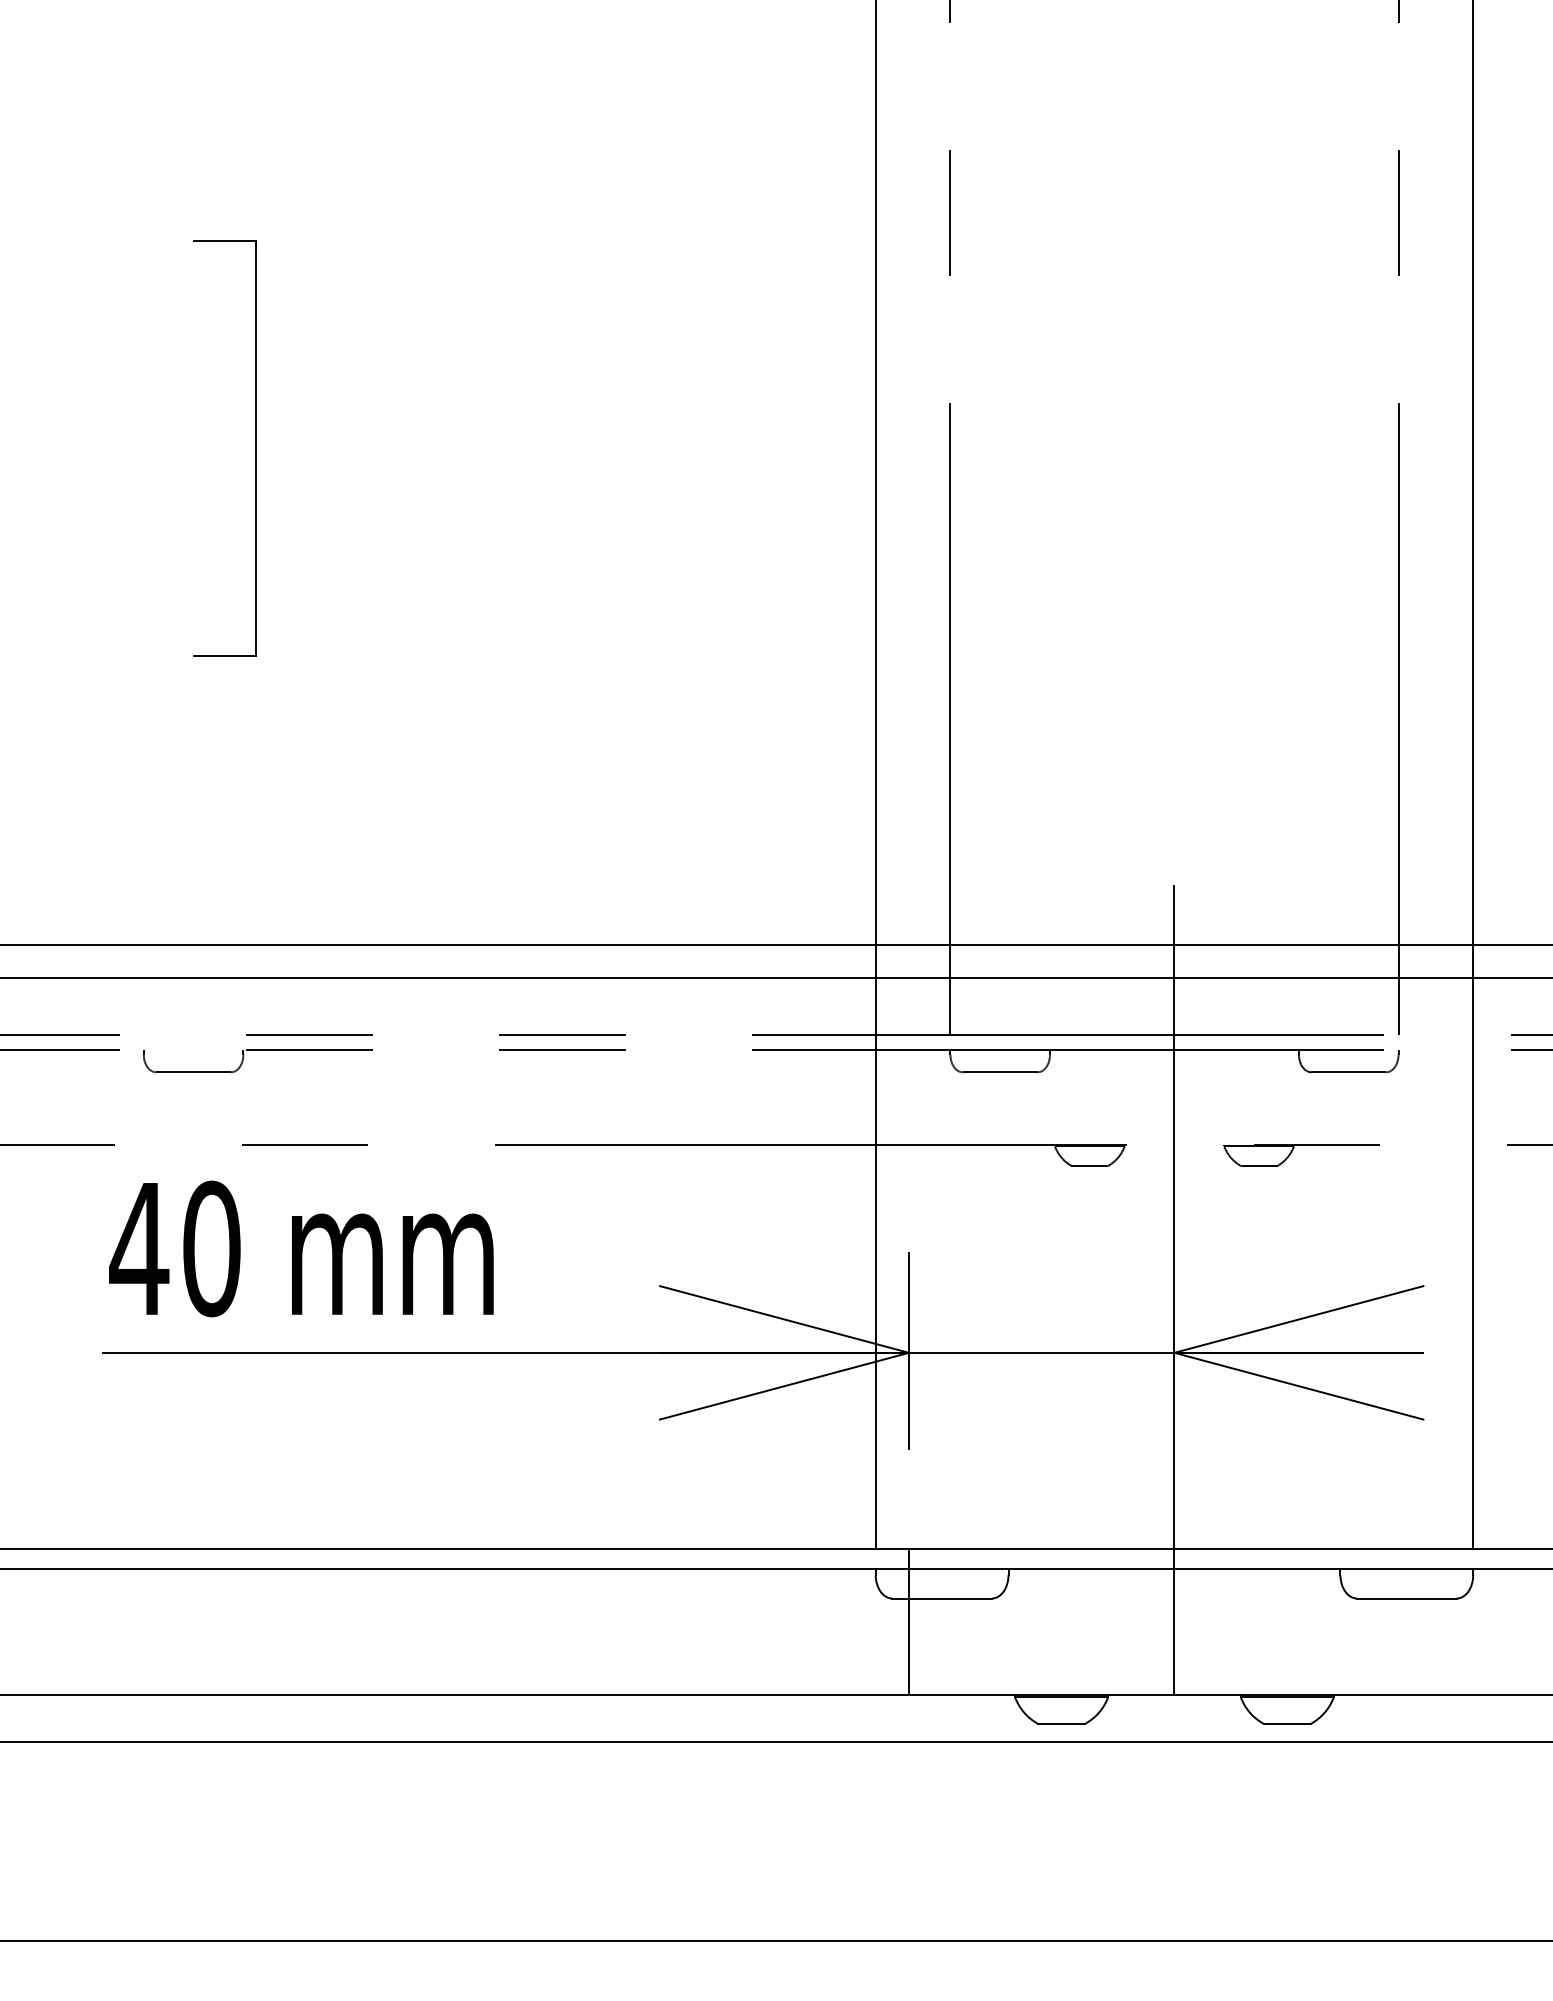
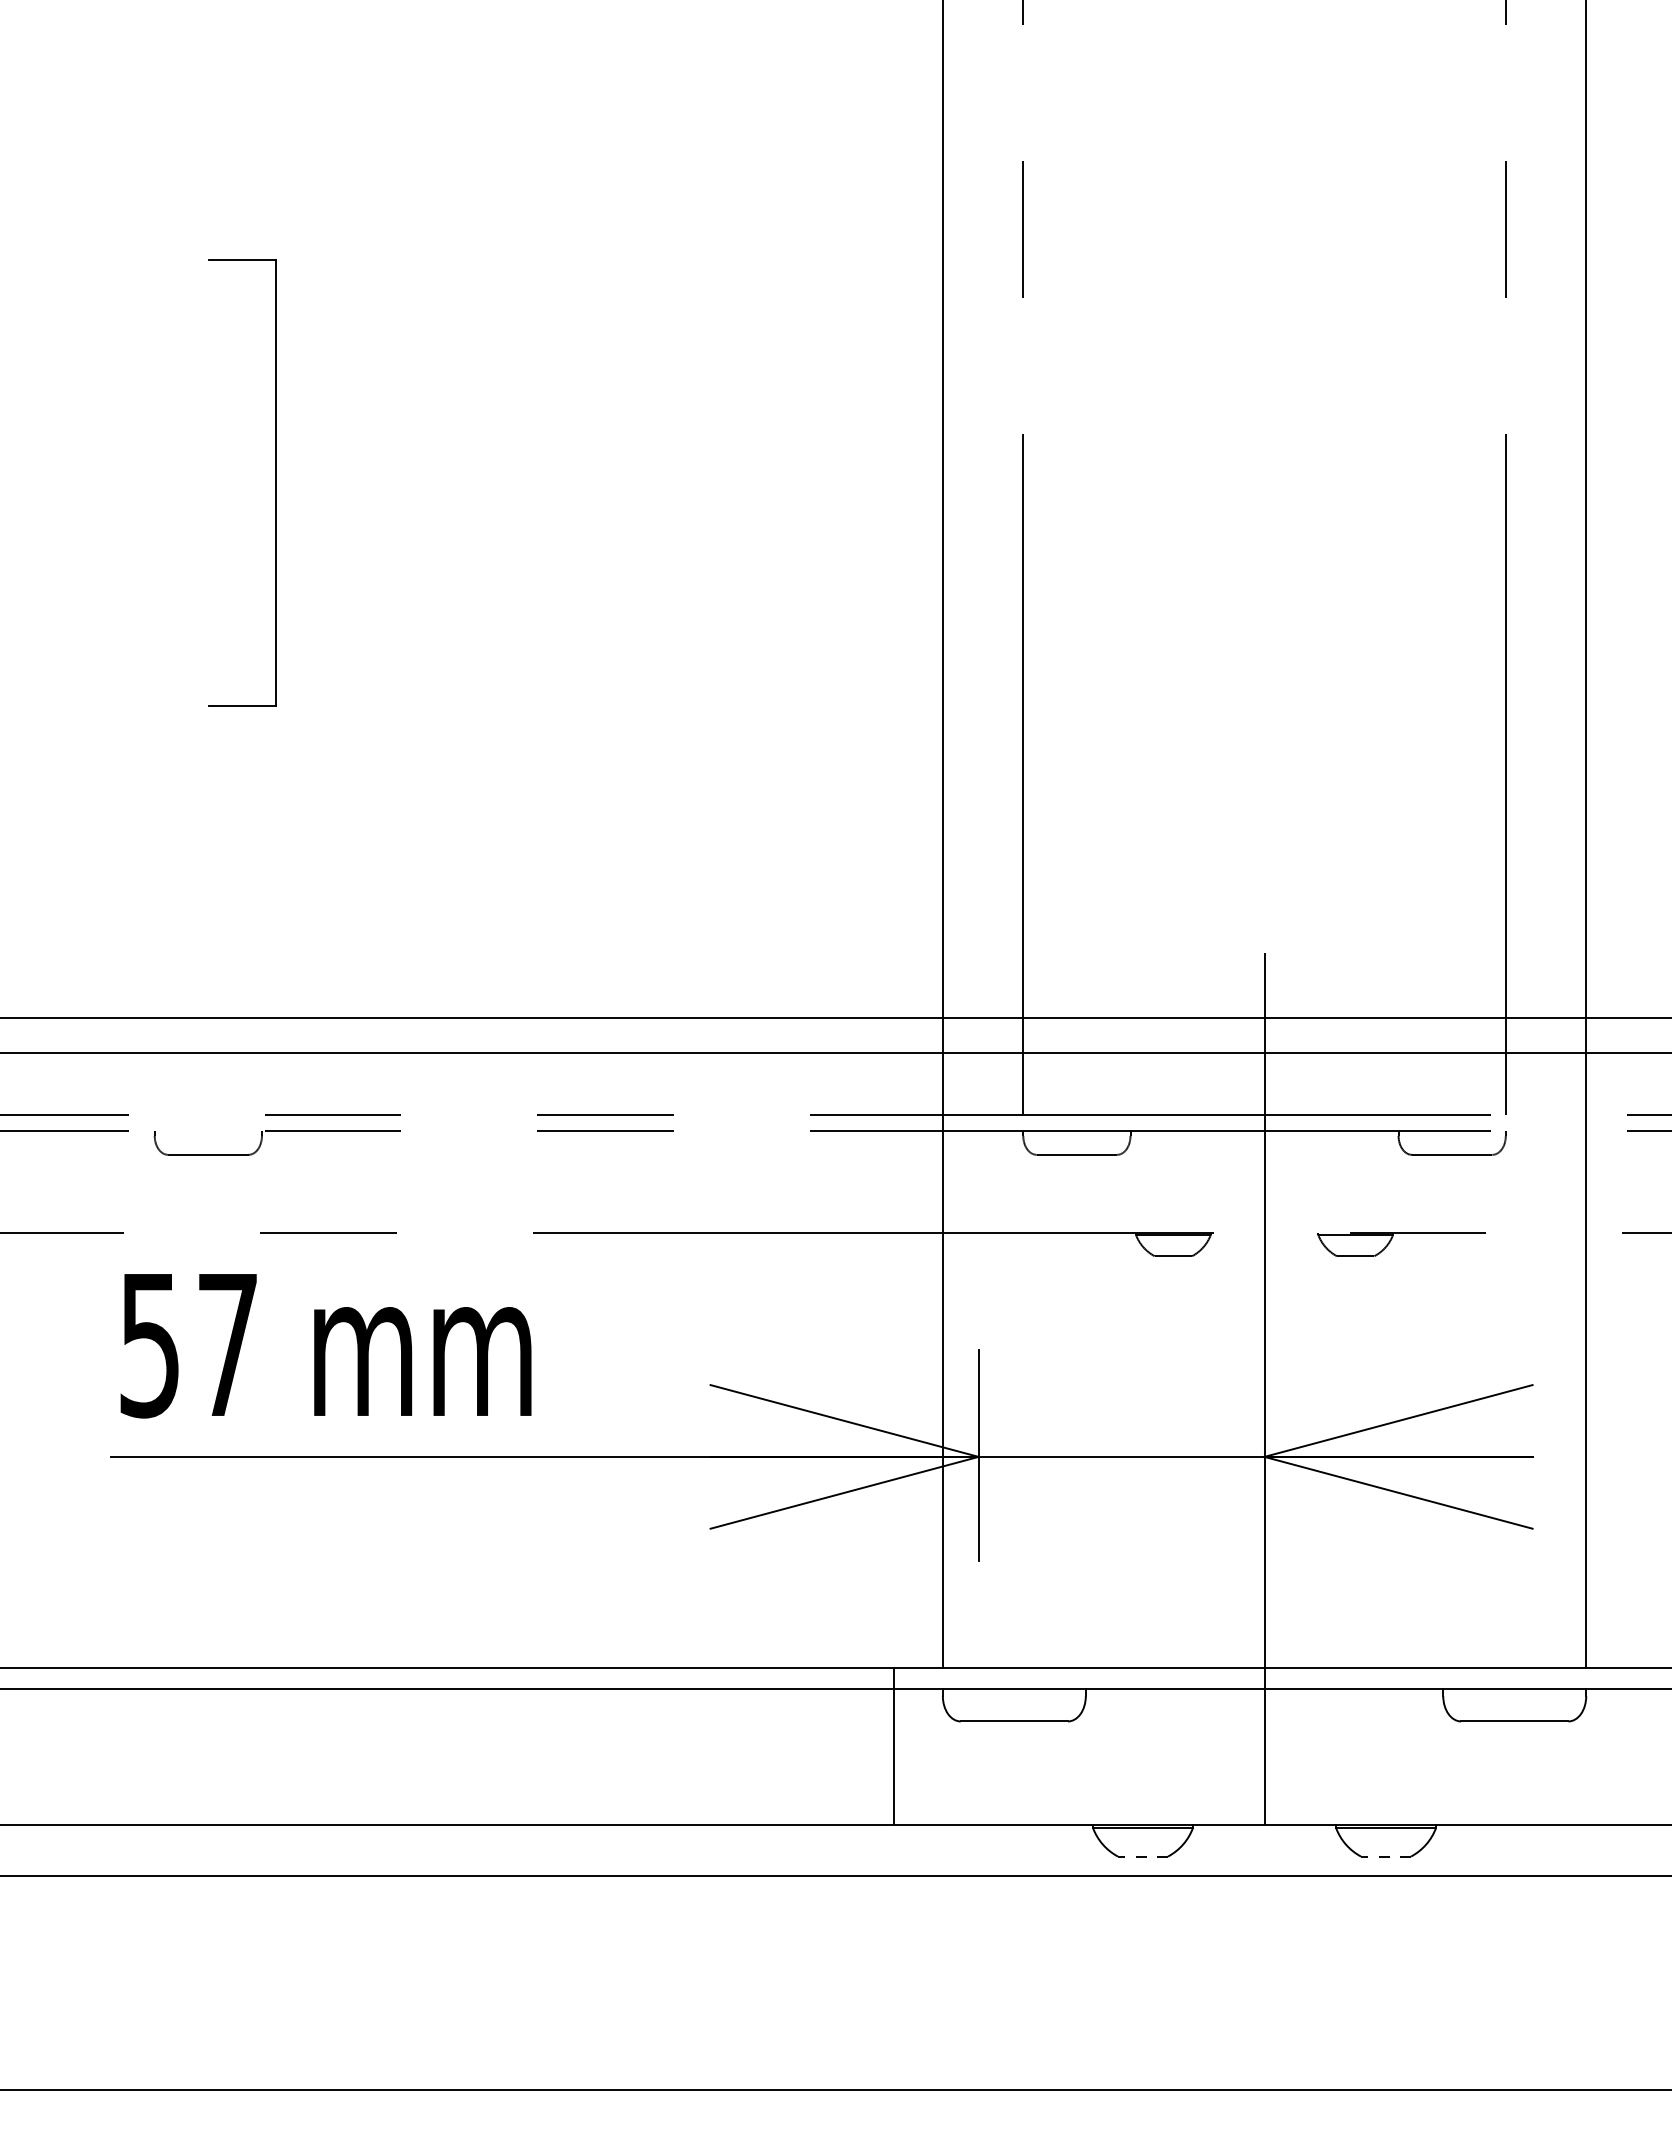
text: (174, 1248) -> (187, 1344), 40 -> 57
line: (908, 1621) -> (893, 1746), moved
line: (1061, 1724) -> (1142, 1857), solid -> dashed
line: (1286, 1724) -> (1385, 1857), solid -> dashed

